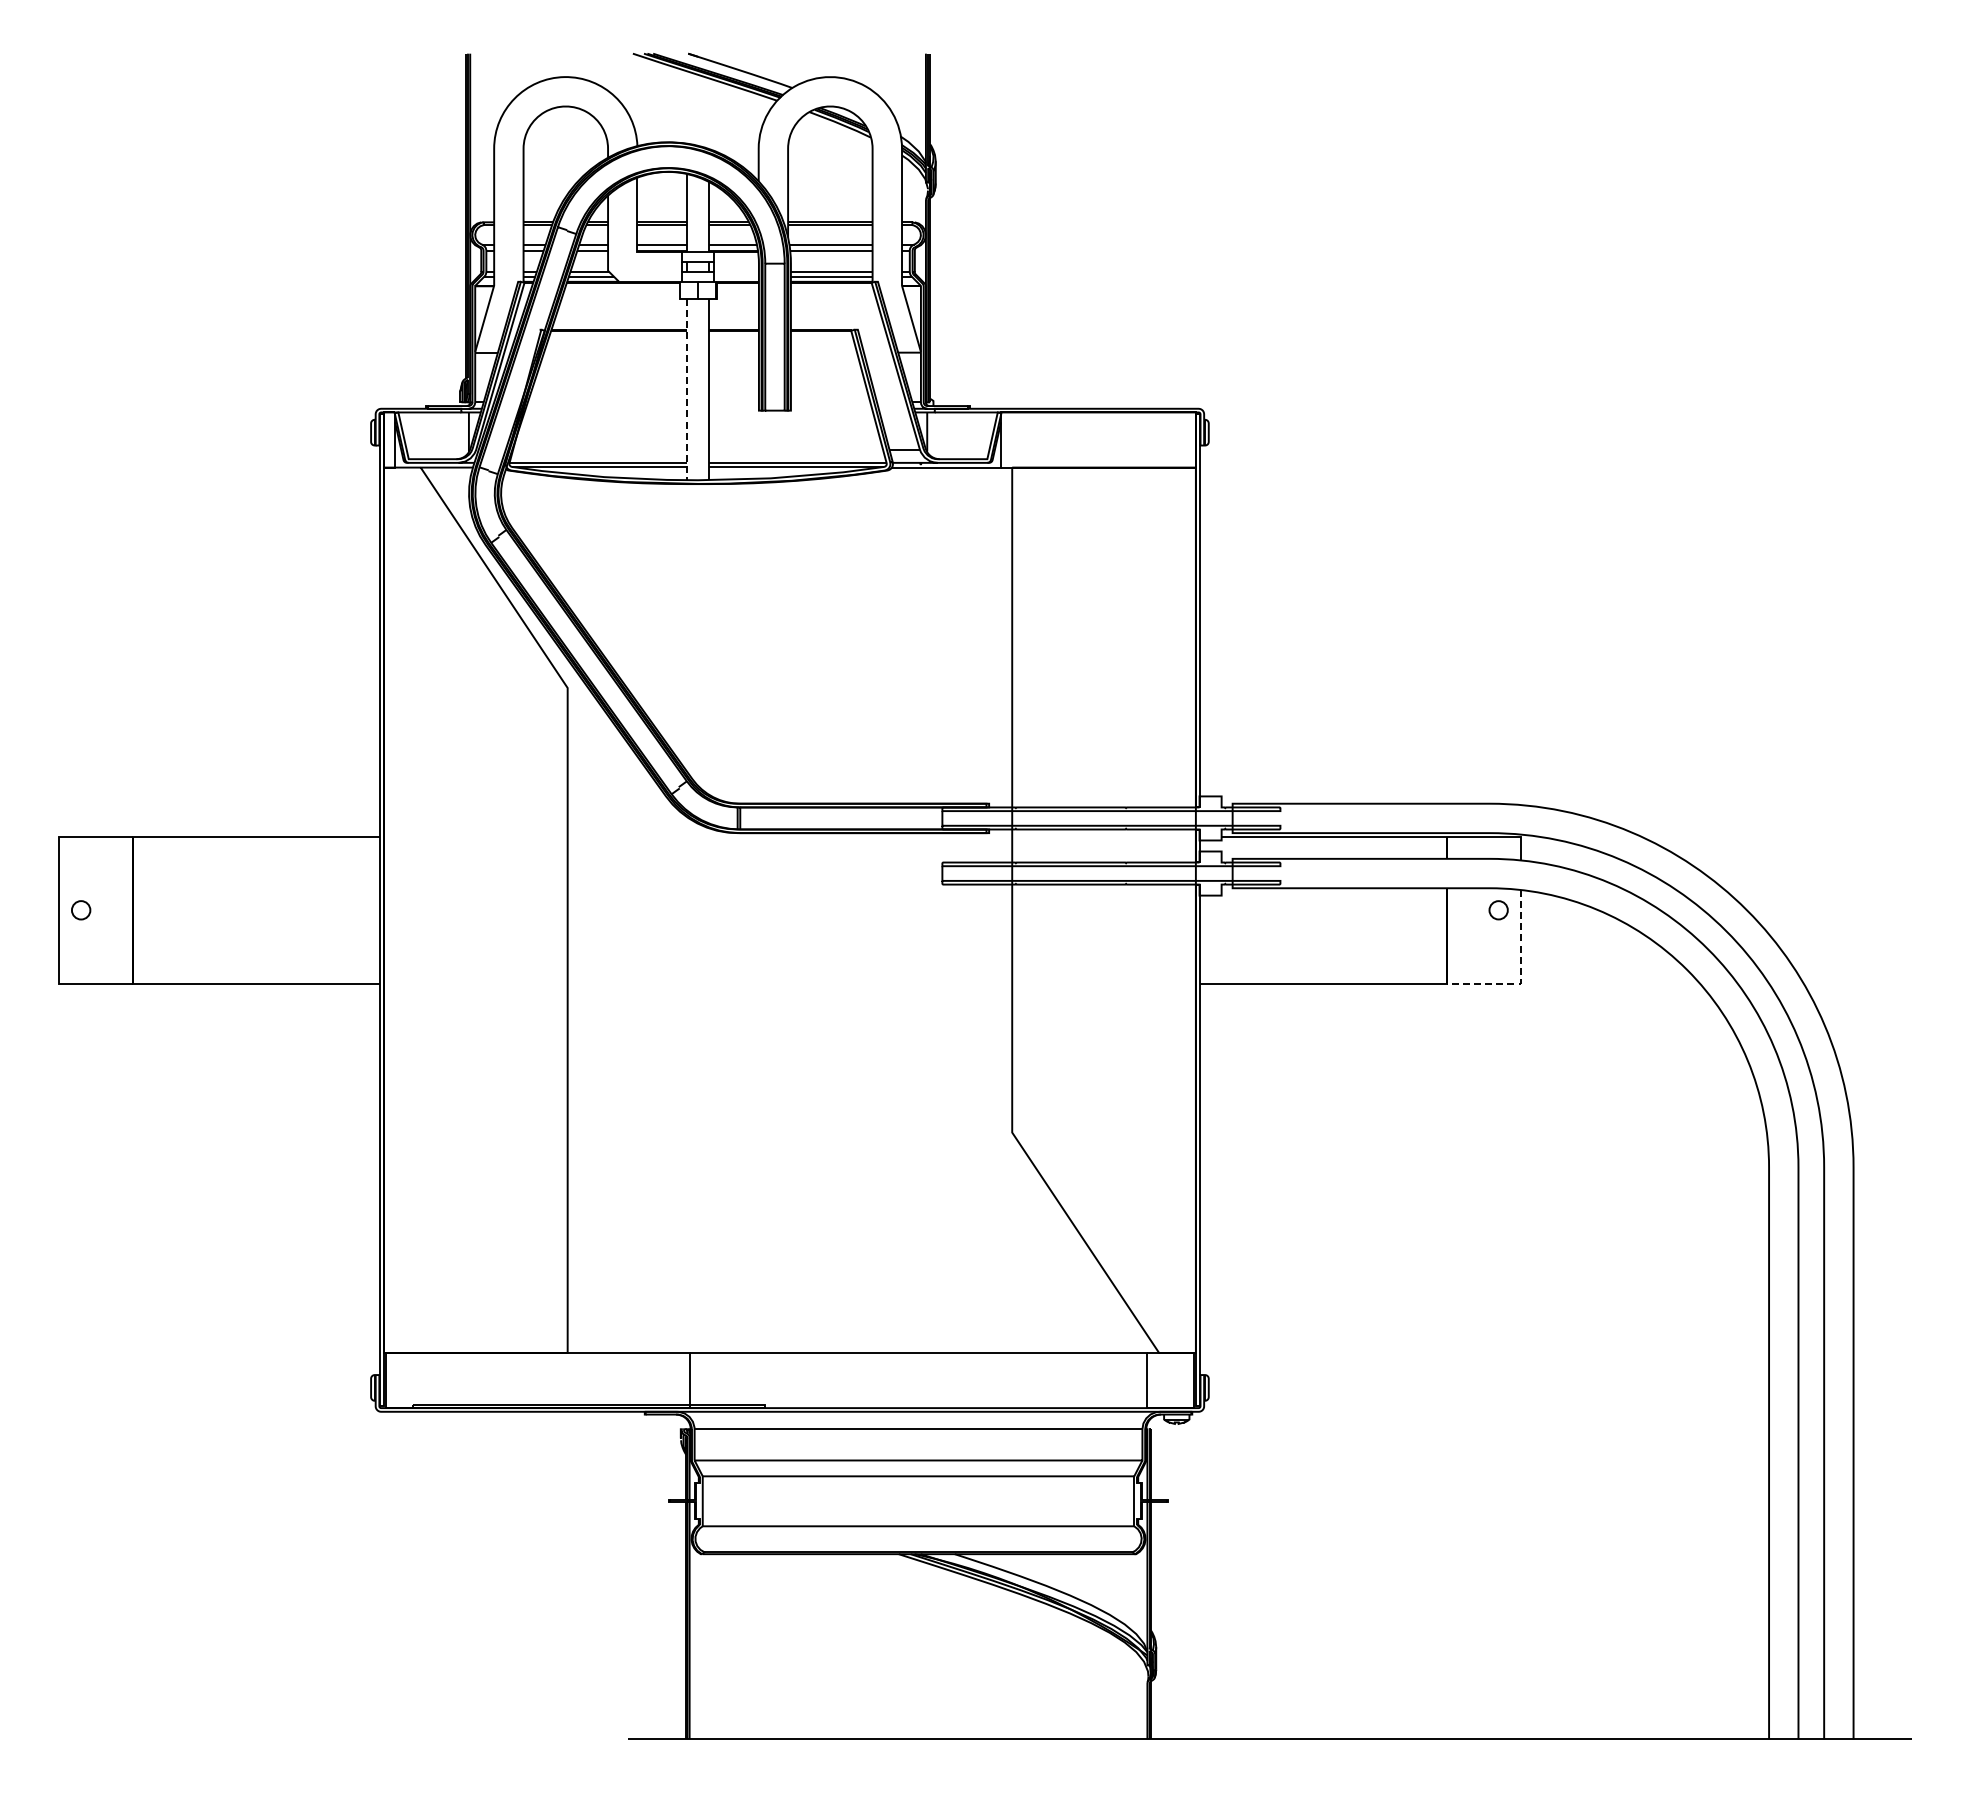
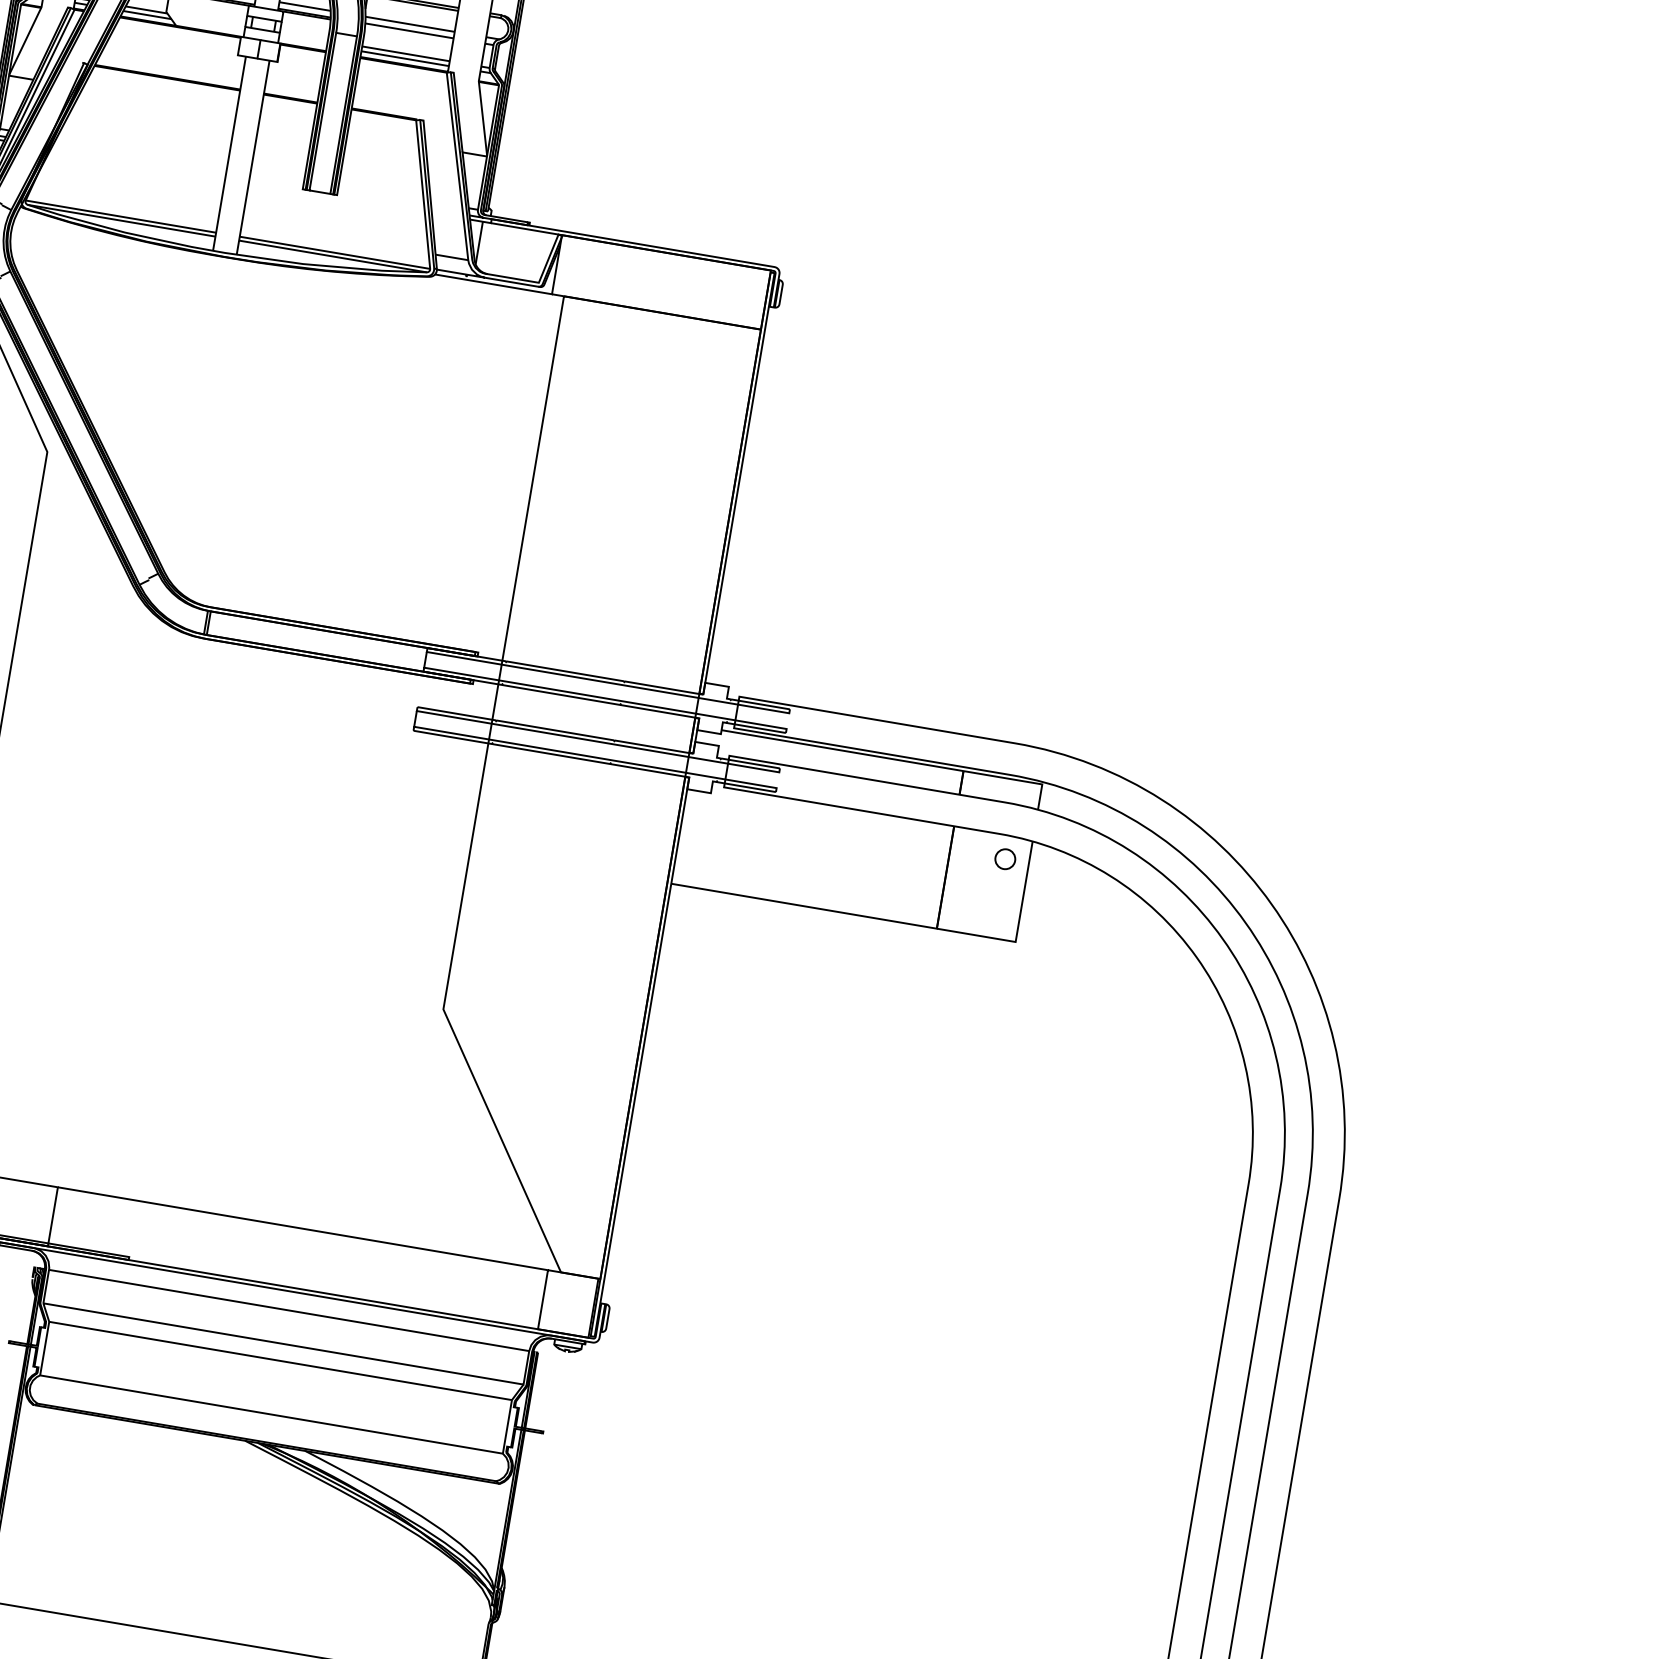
line: (687, 389) -> (229, 153), dashed -> solid
line: (1520, 974) -> (1017, 932), dashed -> solid

